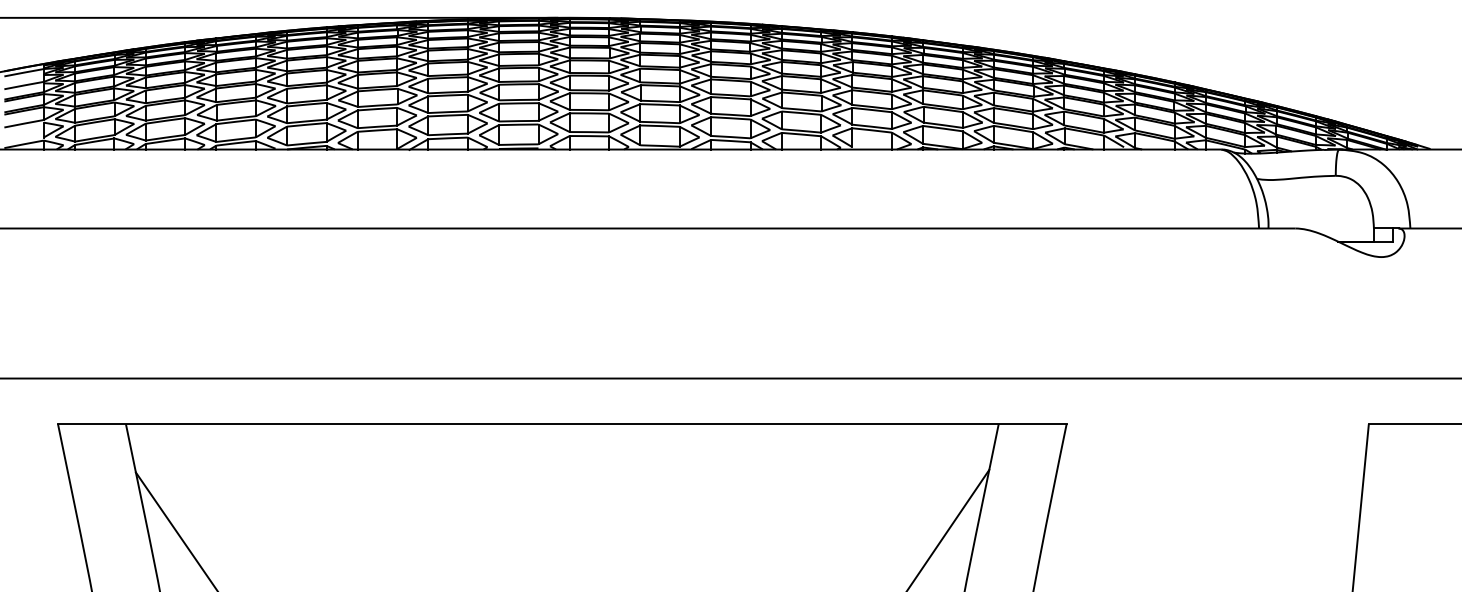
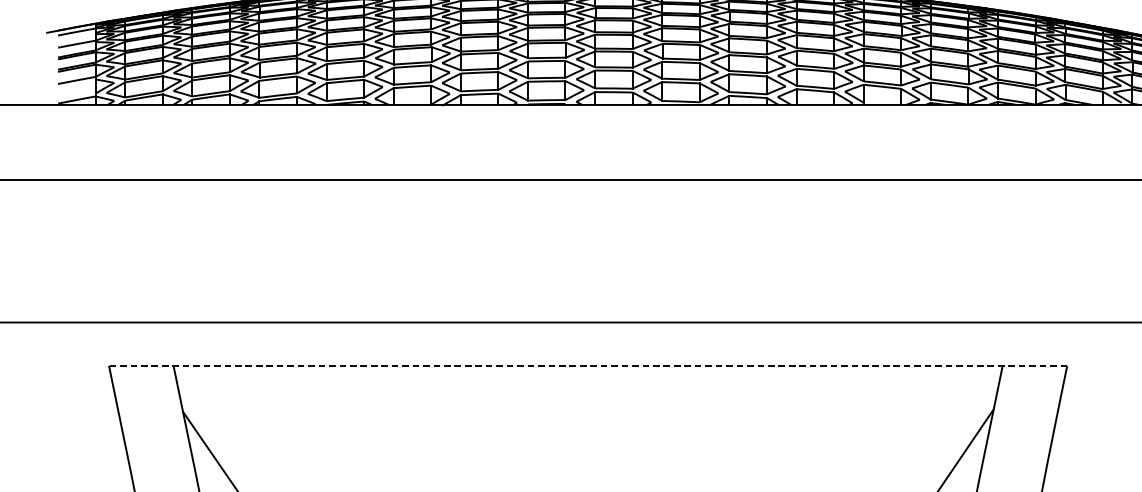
line: (561, 424) -> (587, 366), solid -> dashed

